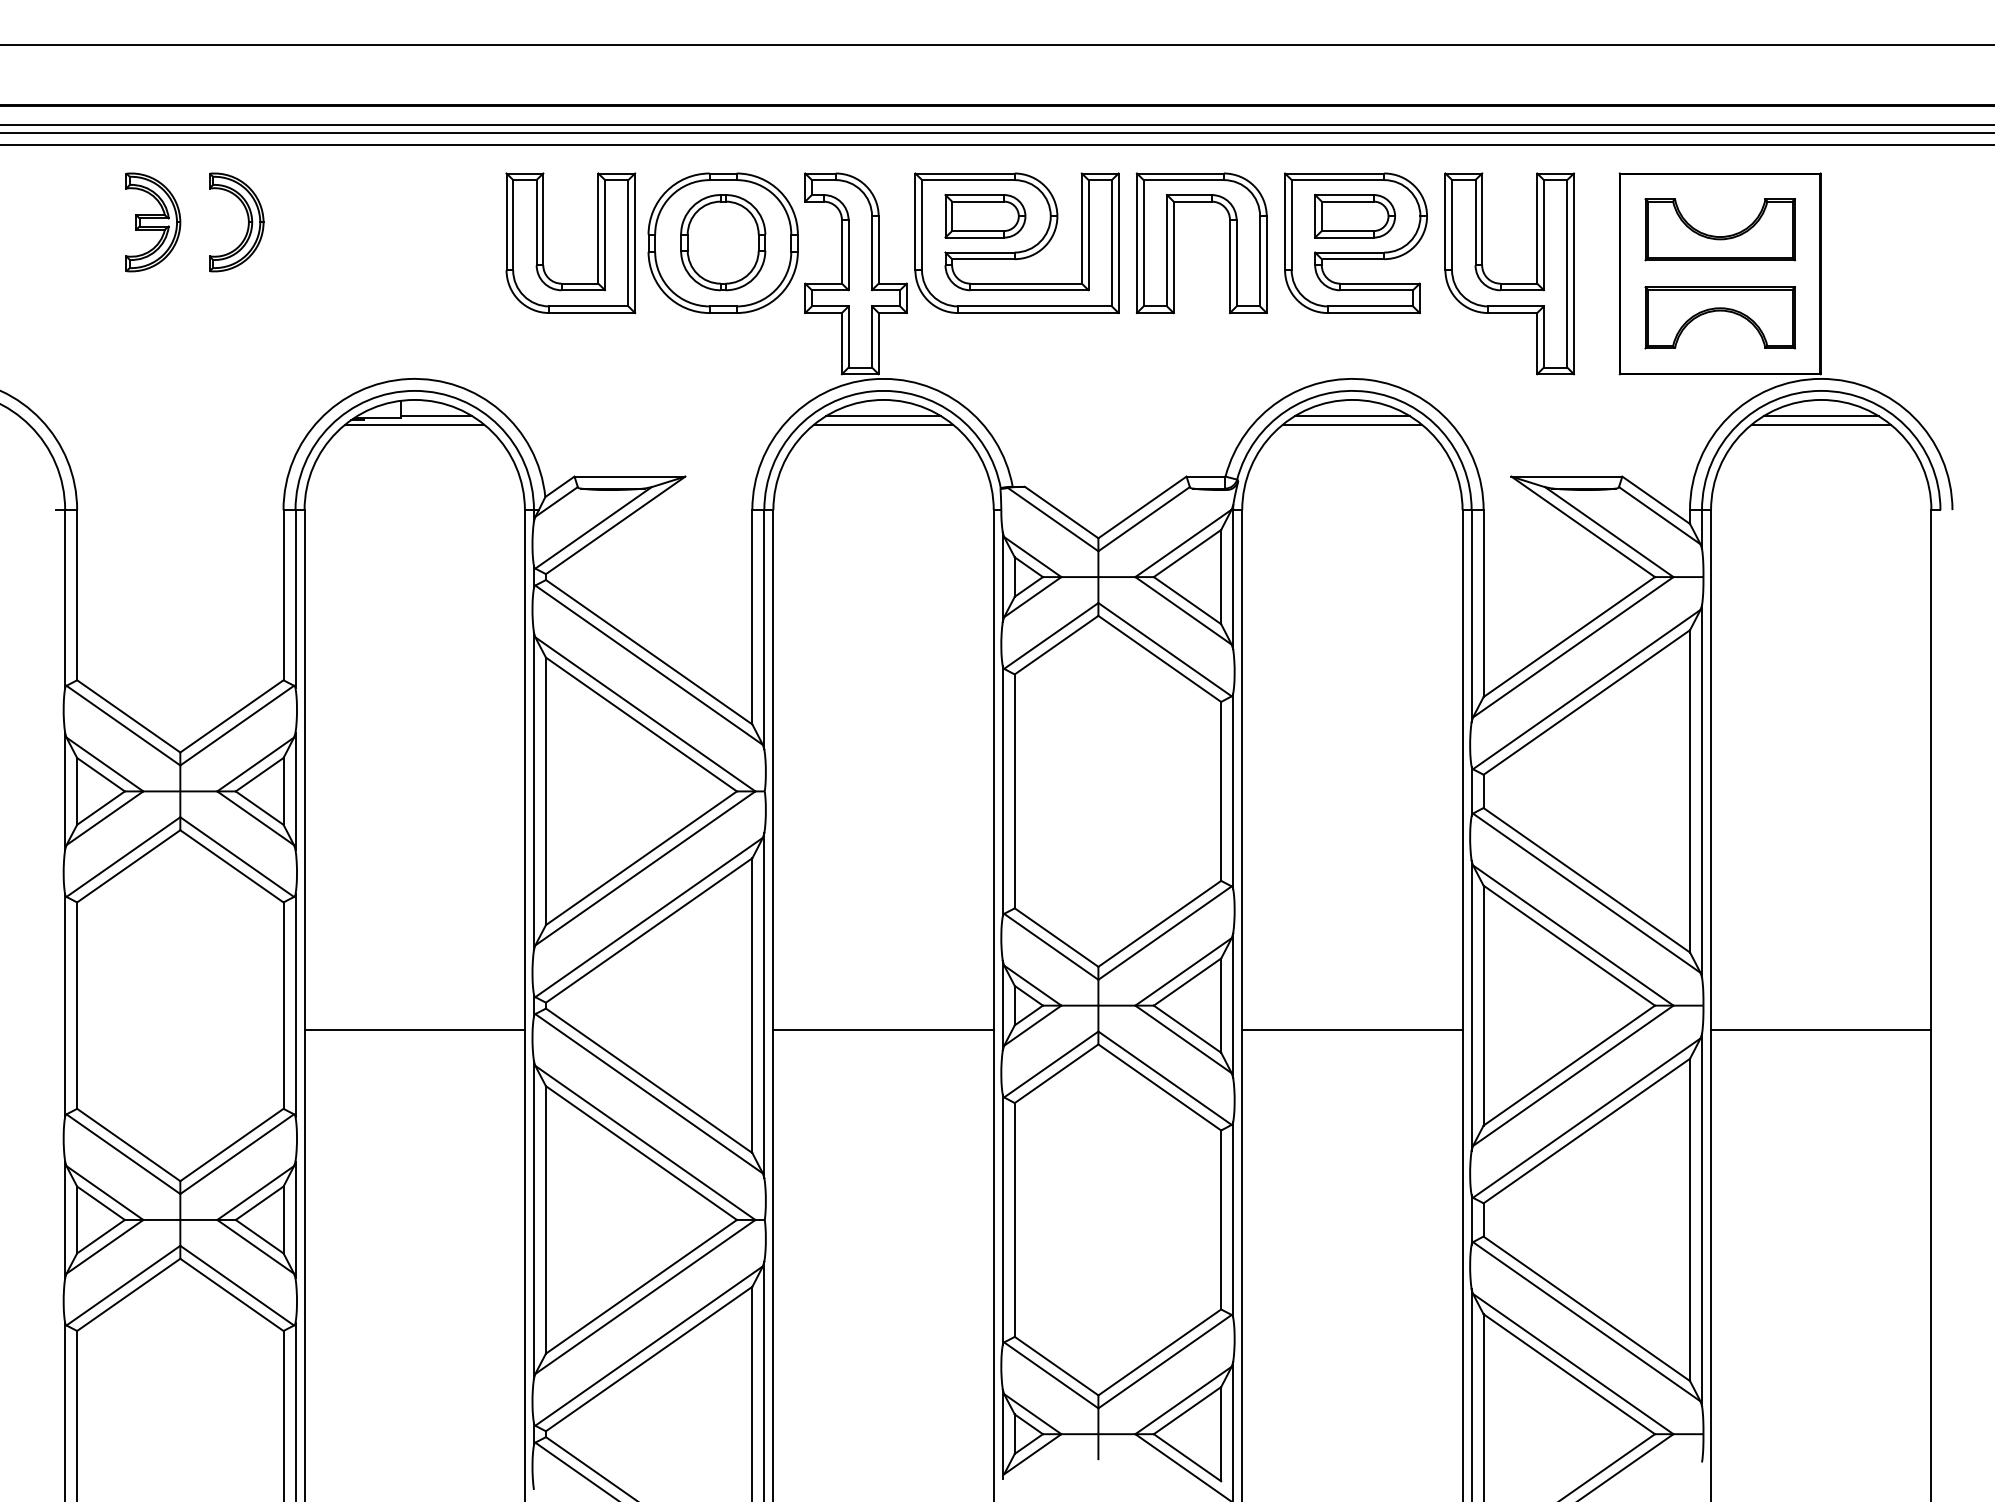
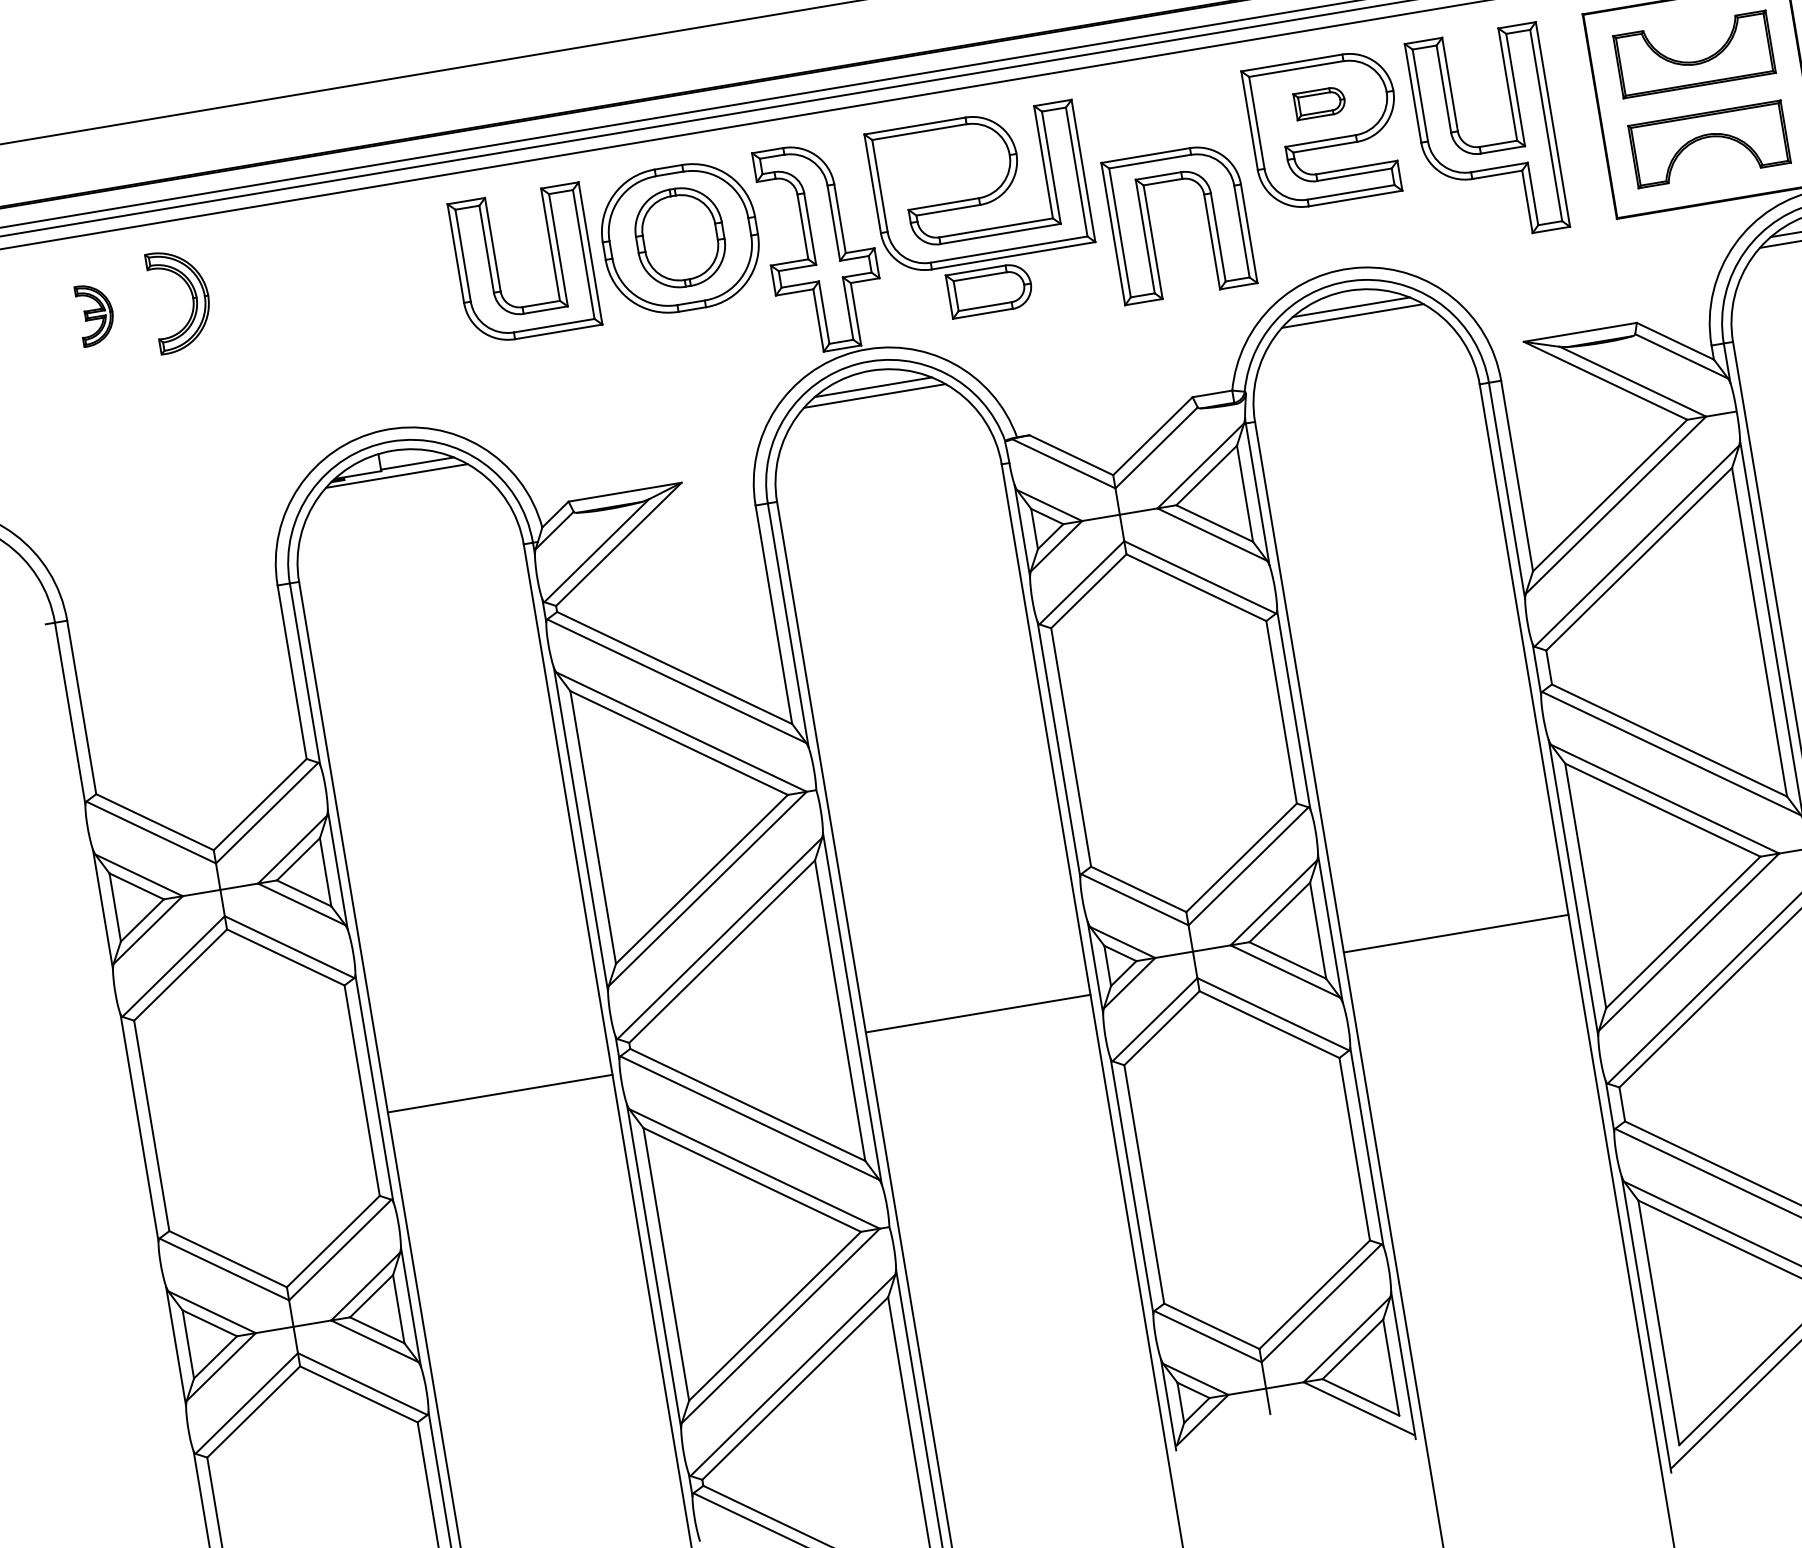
part: (985, 216) -> (990, 290), moved
part: (1354, 216) -> (1319, 103), size x0.6
part: (153, 222) -> (95, 314), size x0.6
part: (1174, 243) -> (1151, 227), moved

